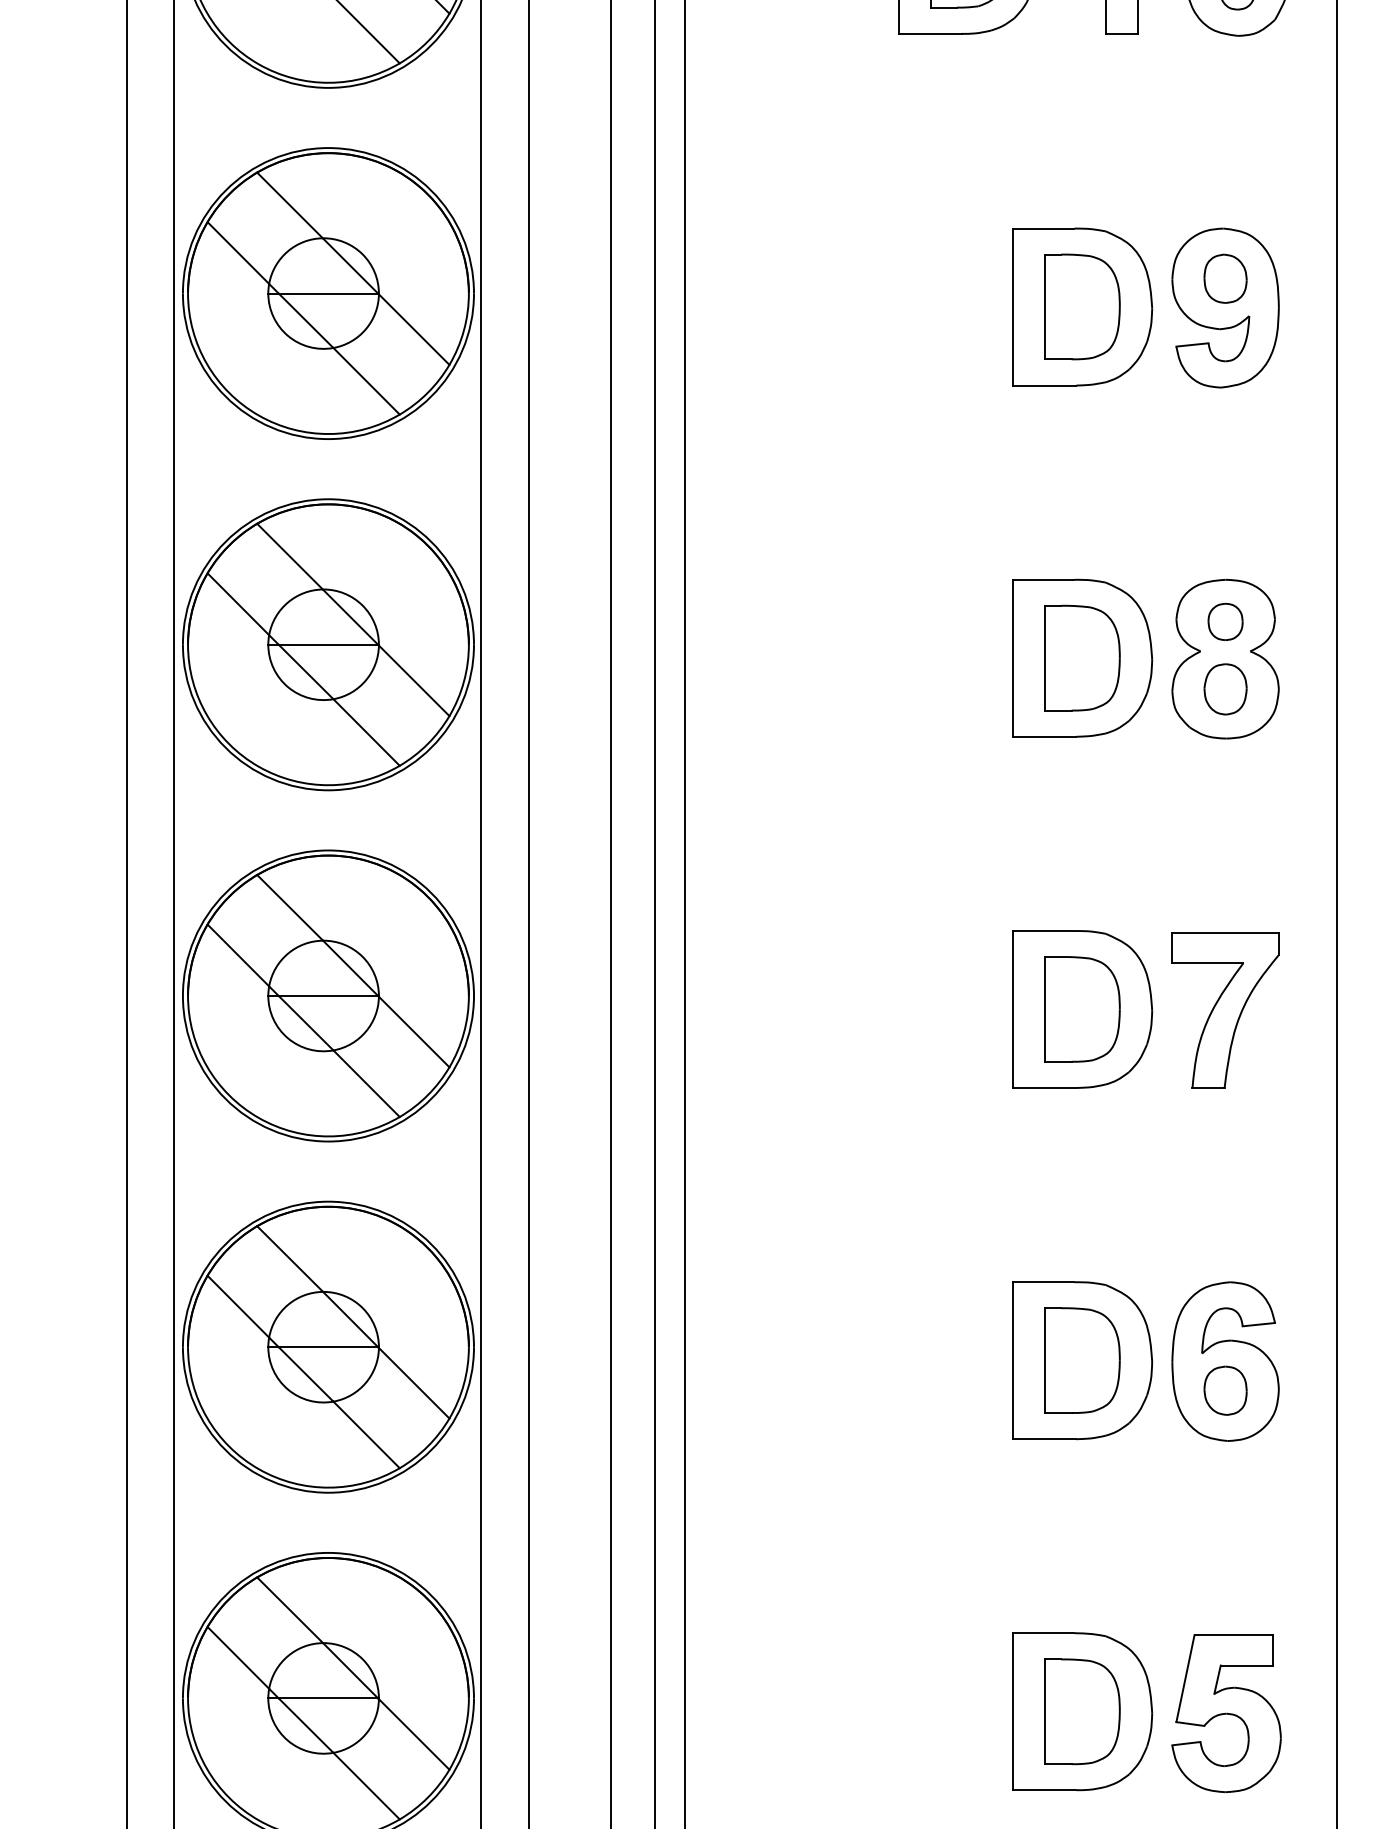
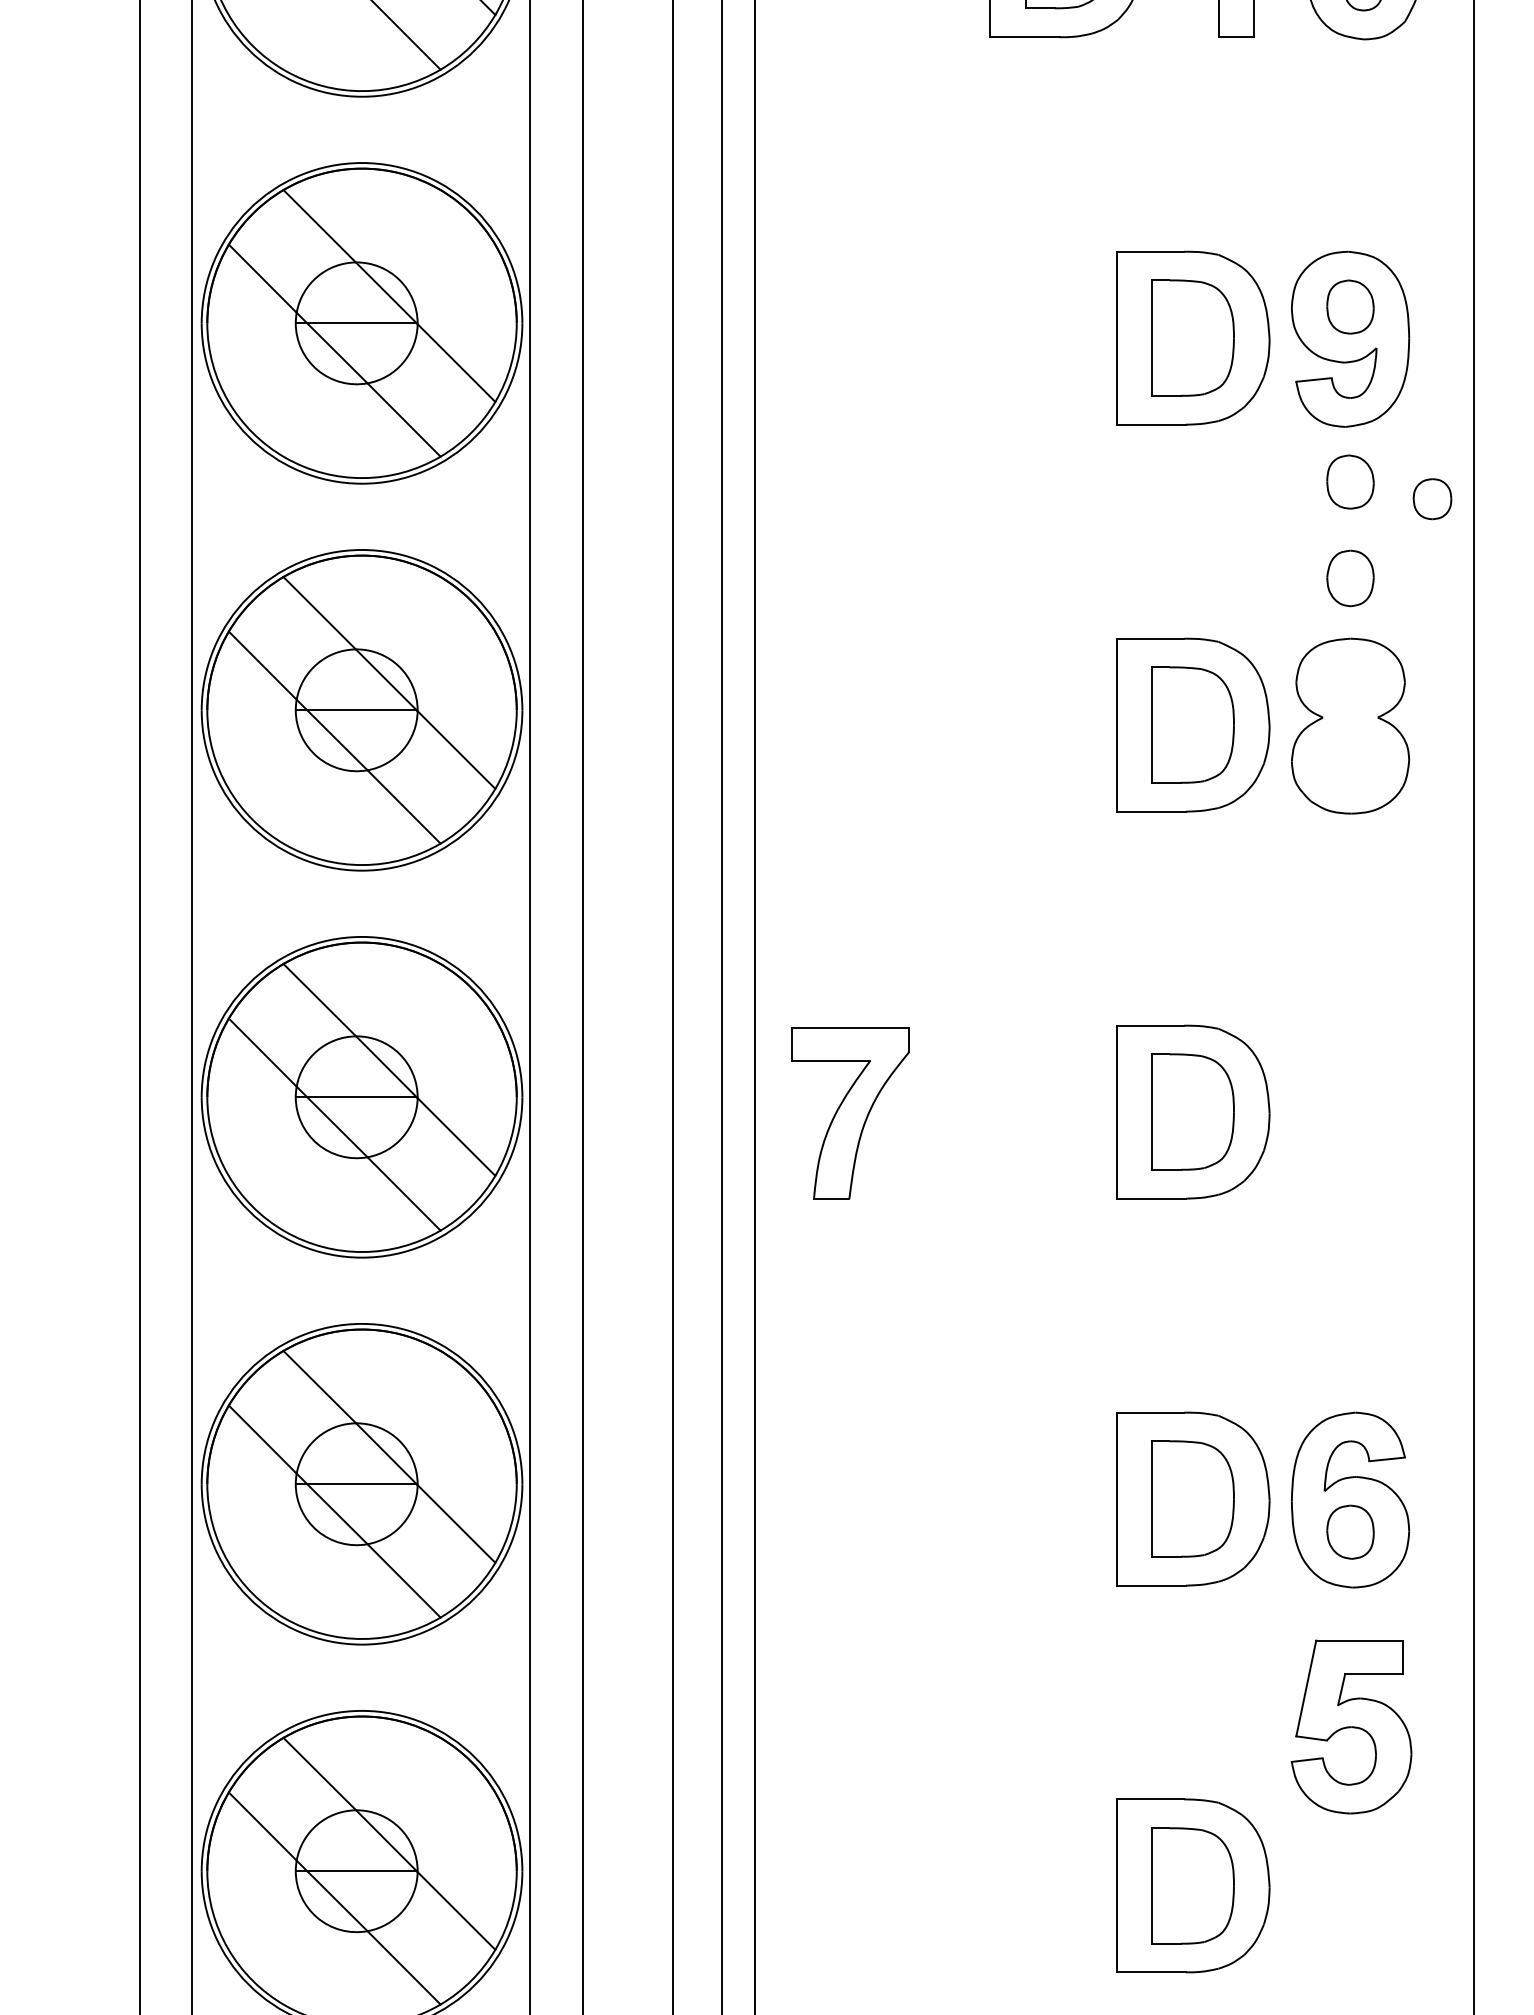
part: (1225, 437) -> (1350, 481), added
part: (1225, 622) -> (1432, 499), moved
part: (1225, 689) -> (1350, 578), moved
part: (1225, 1010) -> (850, 1113), moved
part: (1226, 1713) -> (1351, 1726), moved

